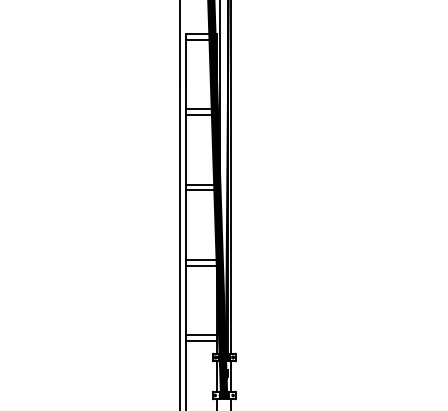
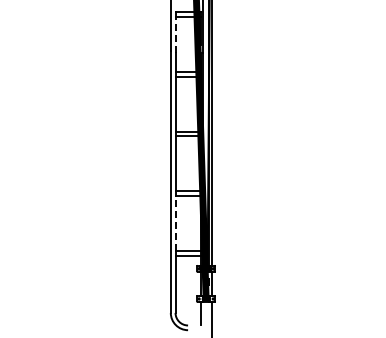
line: (185, 63) -> (175, 35), solid -> dashed
line: (185, 300) -> (175, 223), solid -> dashed

